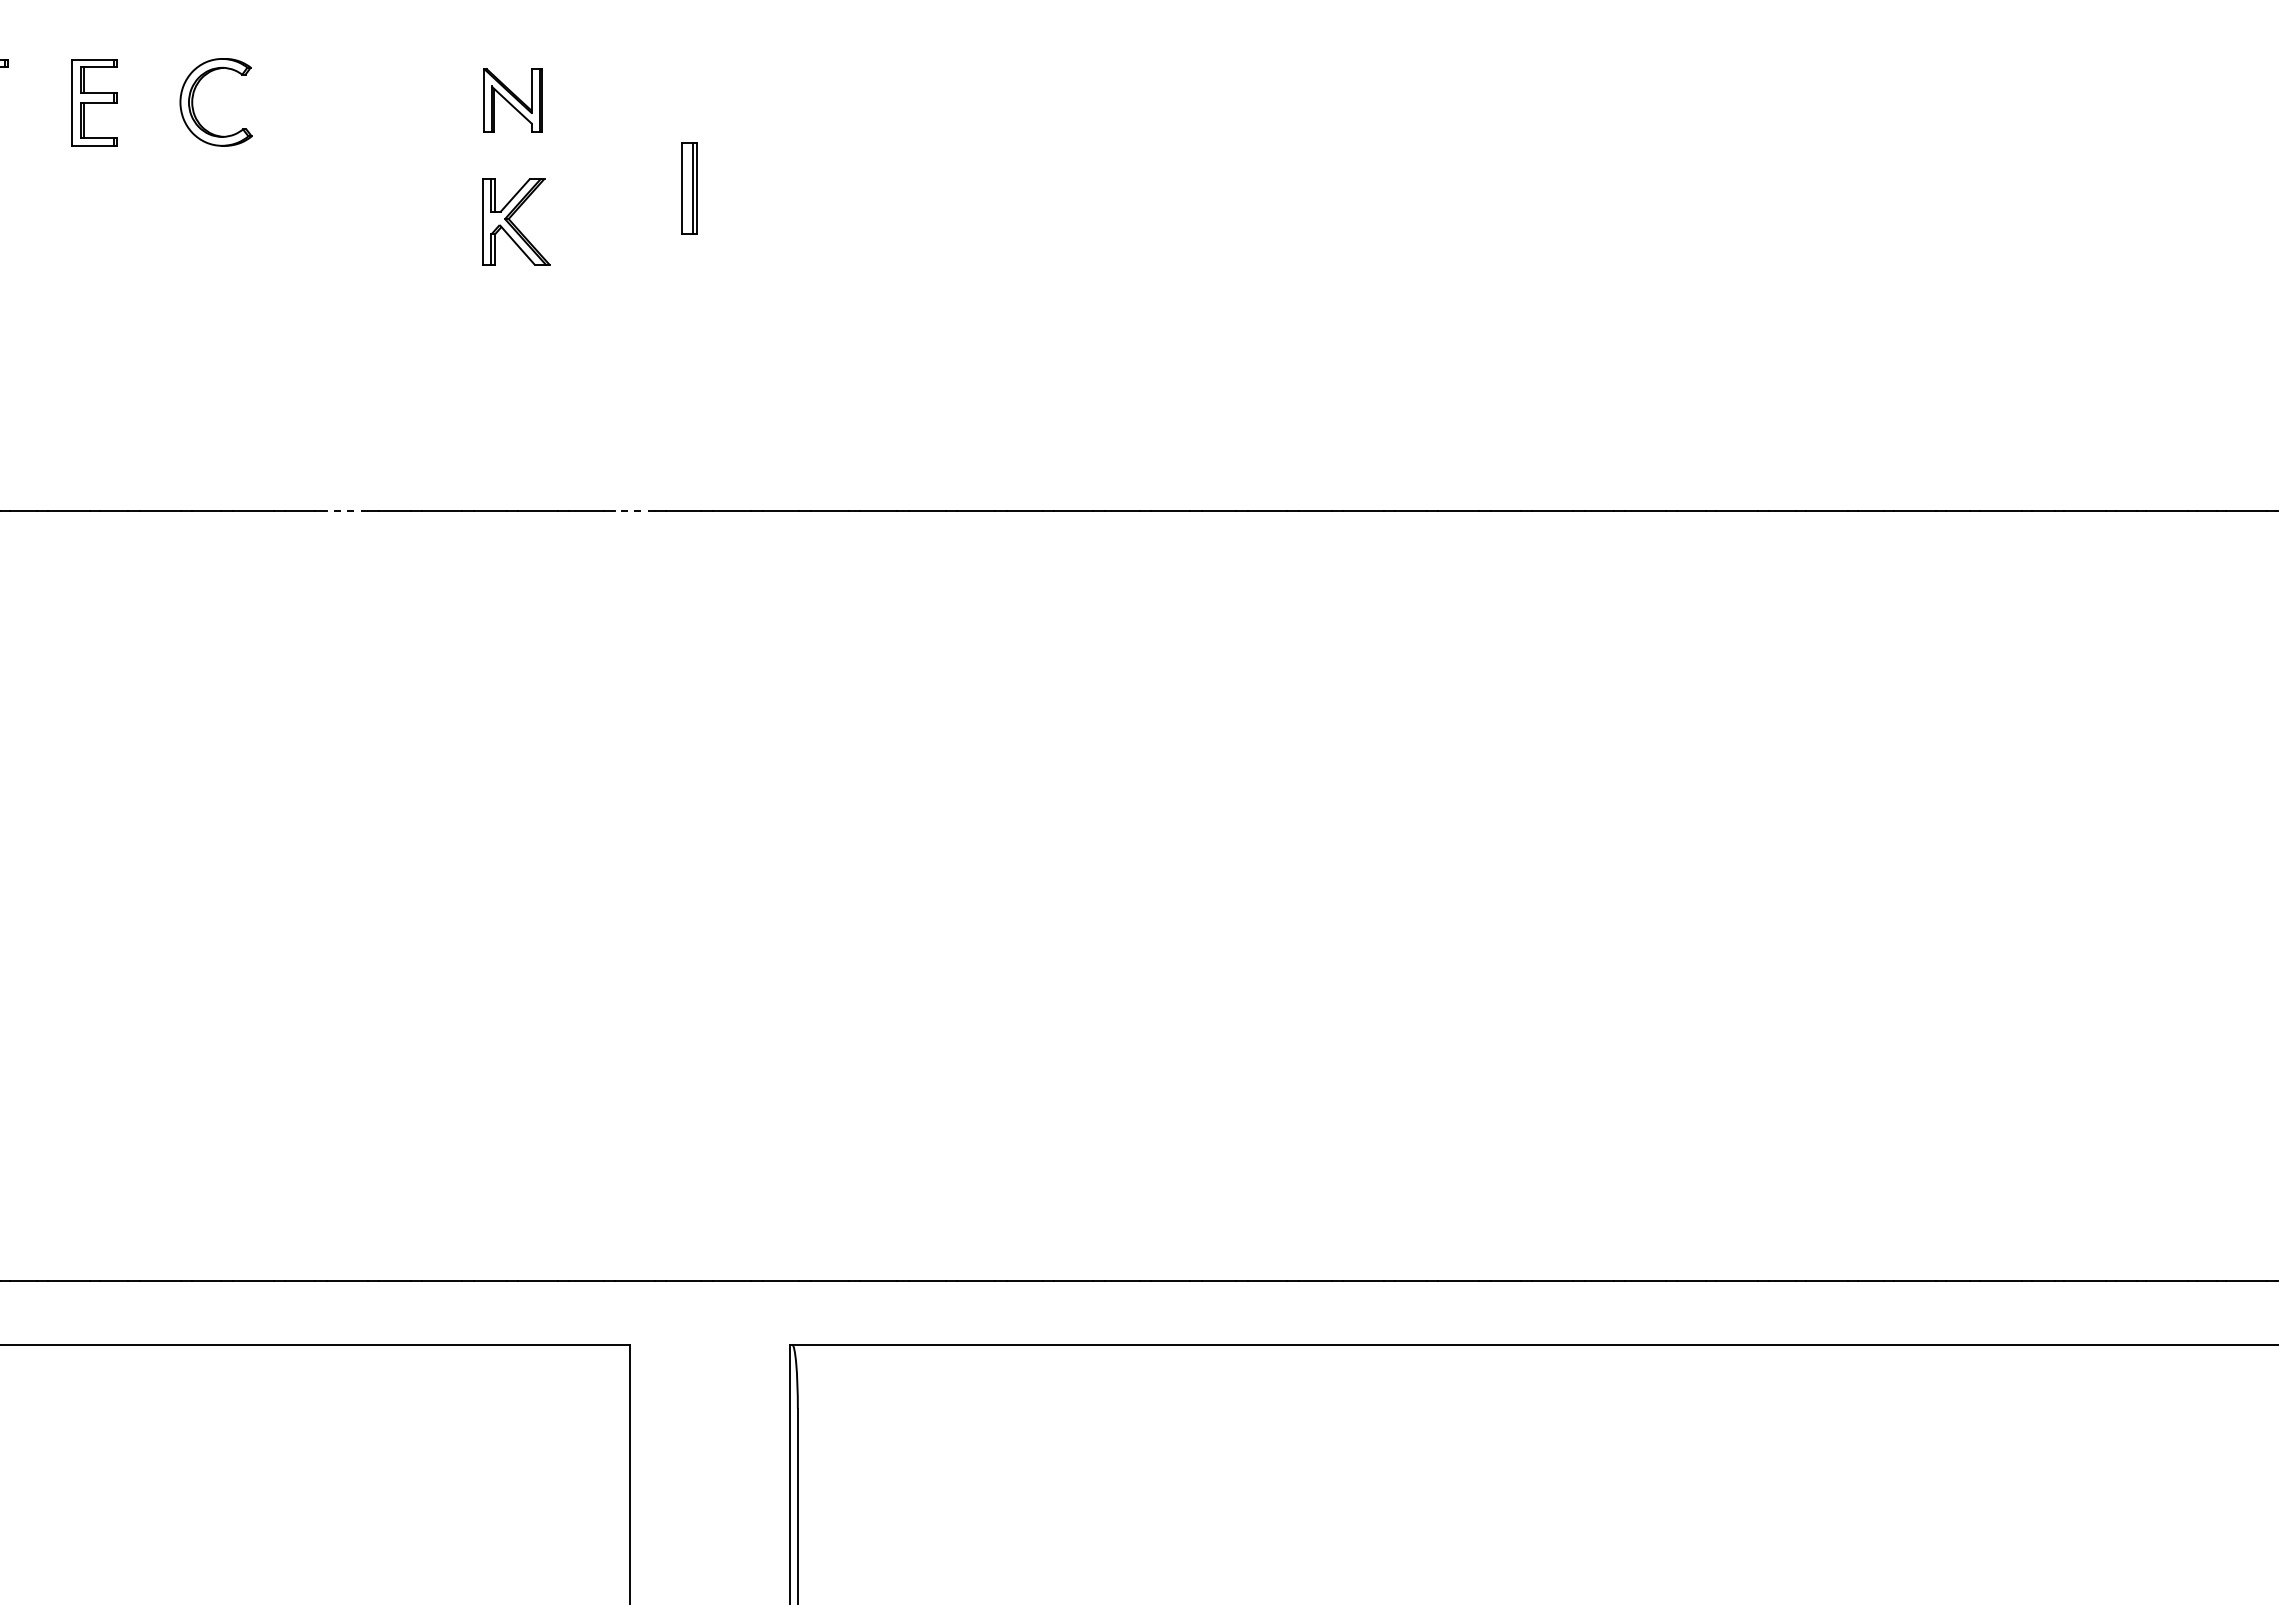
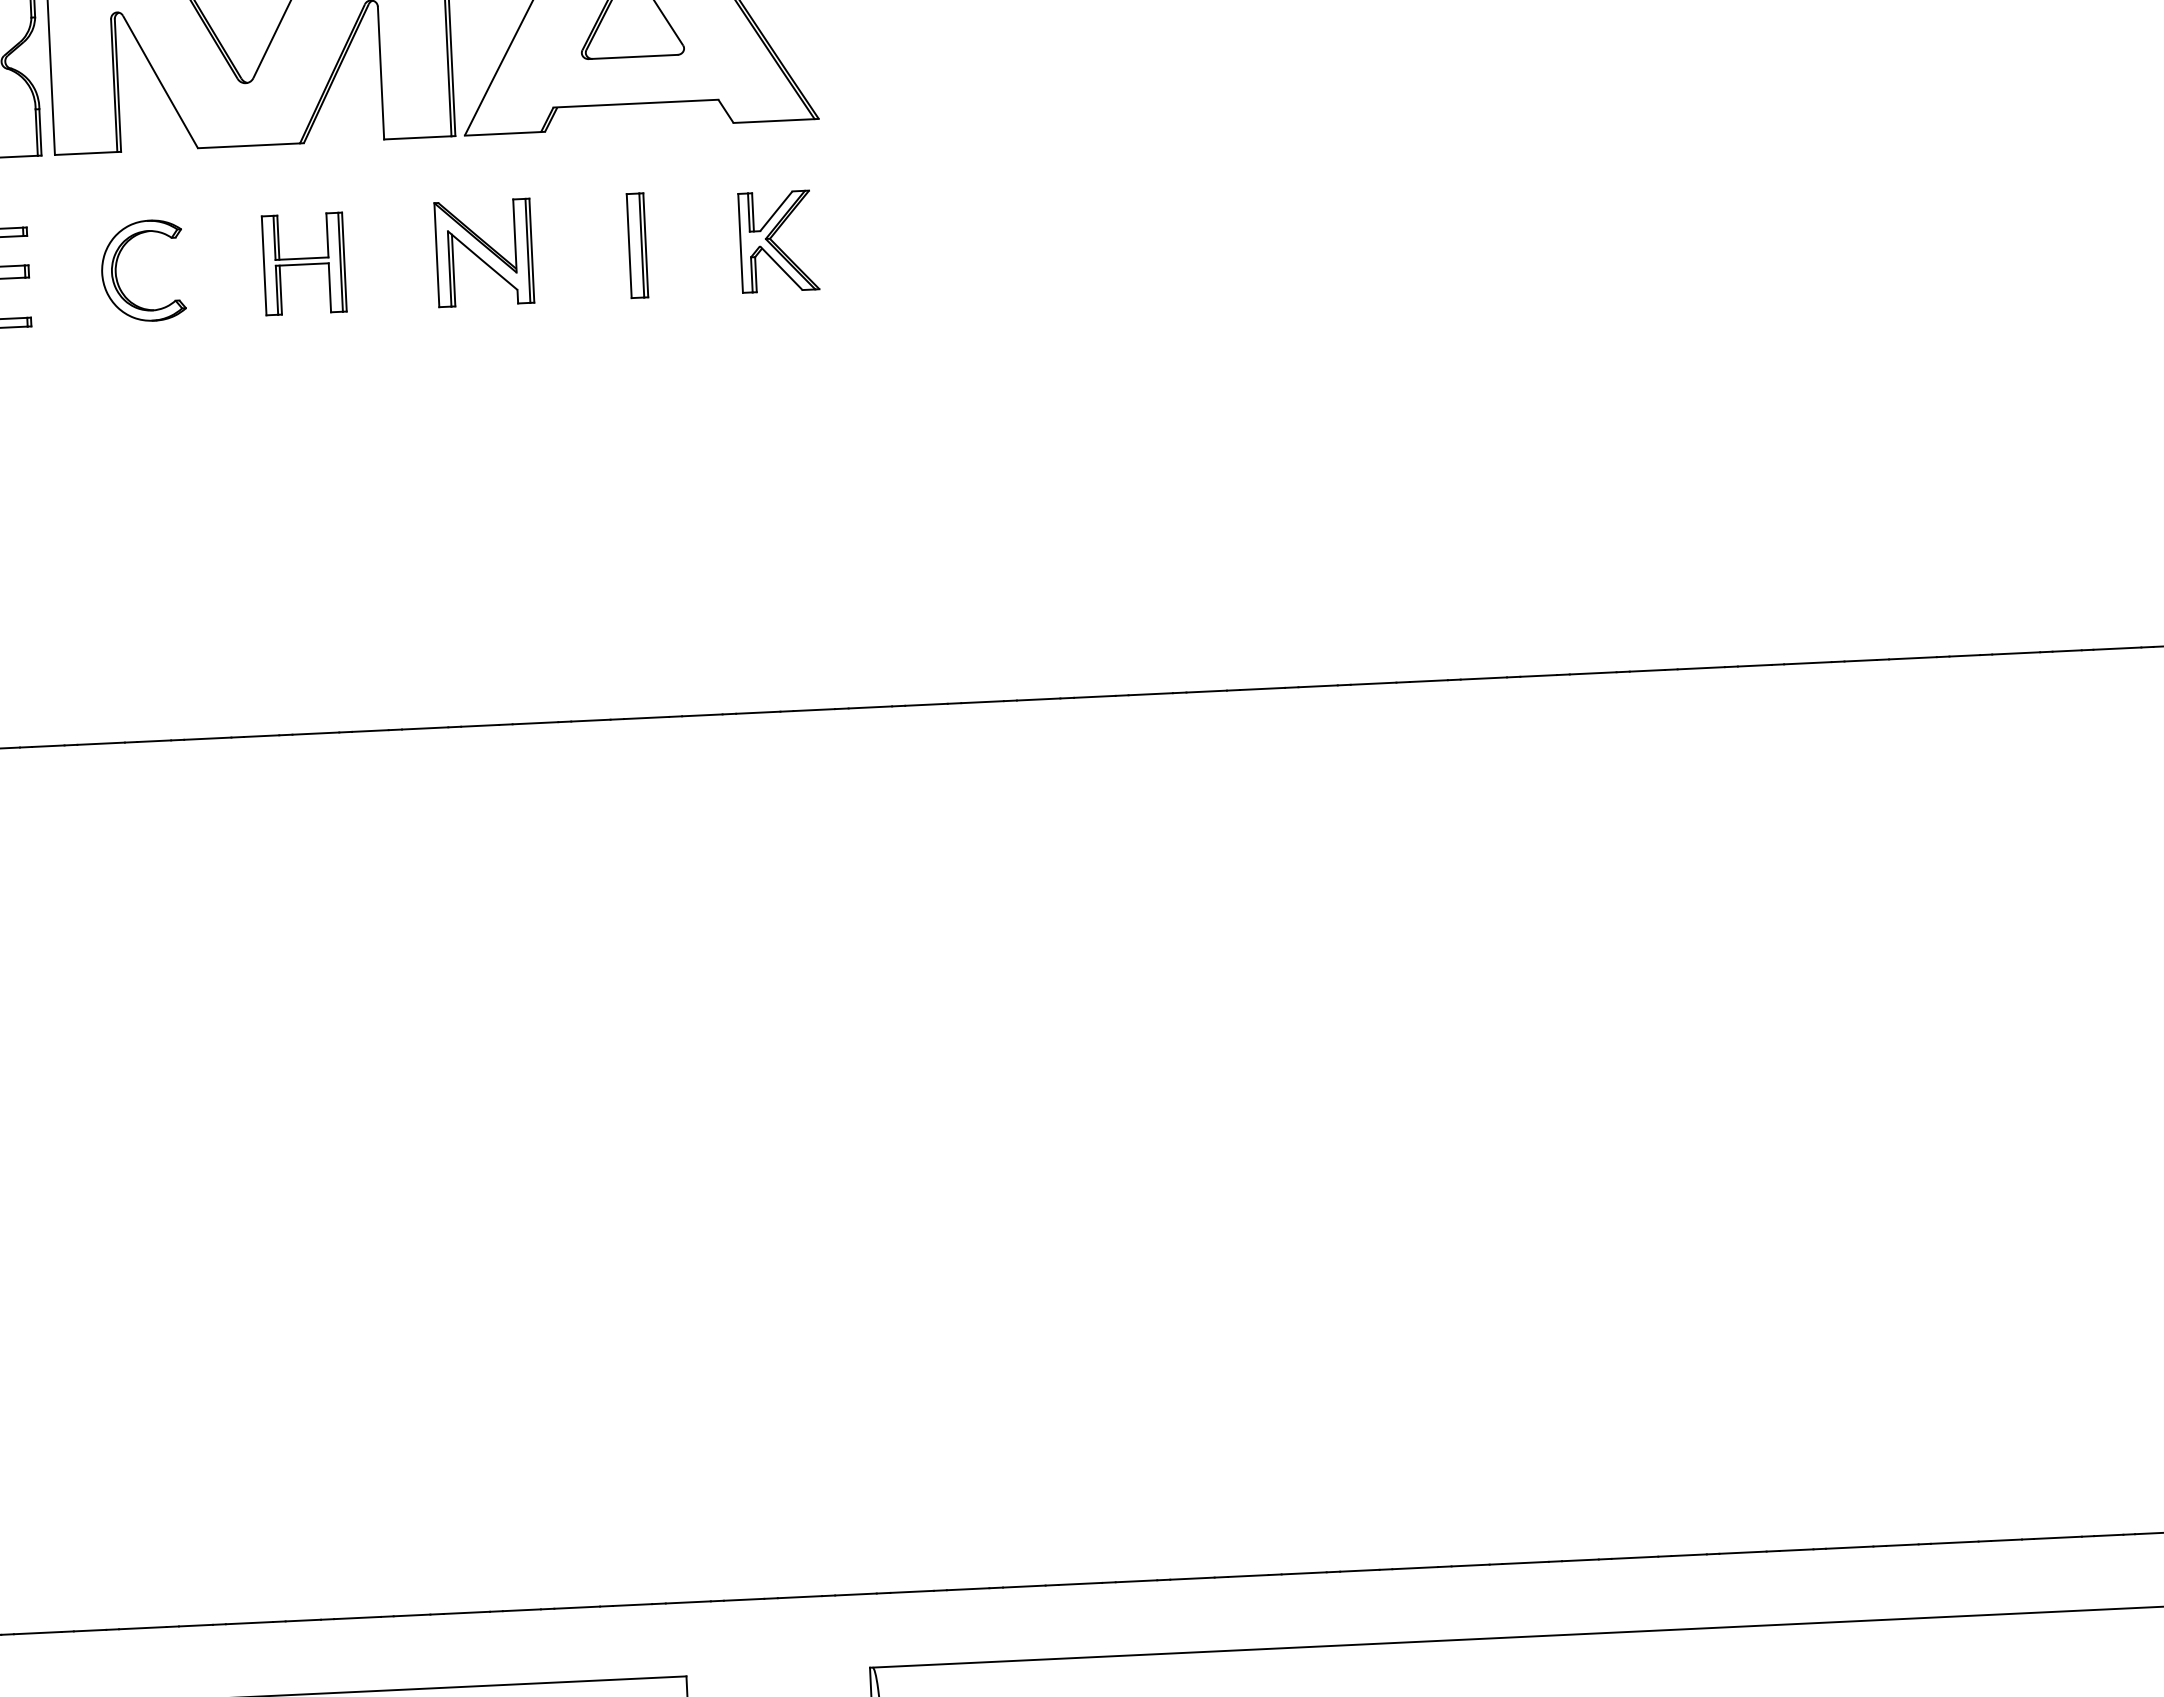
part: (512, 100) -> (483, 252), size x1.43
part: (355, 102) -> (303, 263), added
part: (689, 188) -> (637, 245), moved
part: (516, 221) -> (779, 241), moved
line: (346, 511) -> (315, 734), dashed -> solid
line: (634, 511) -> (646, 718), dashed -> solid

